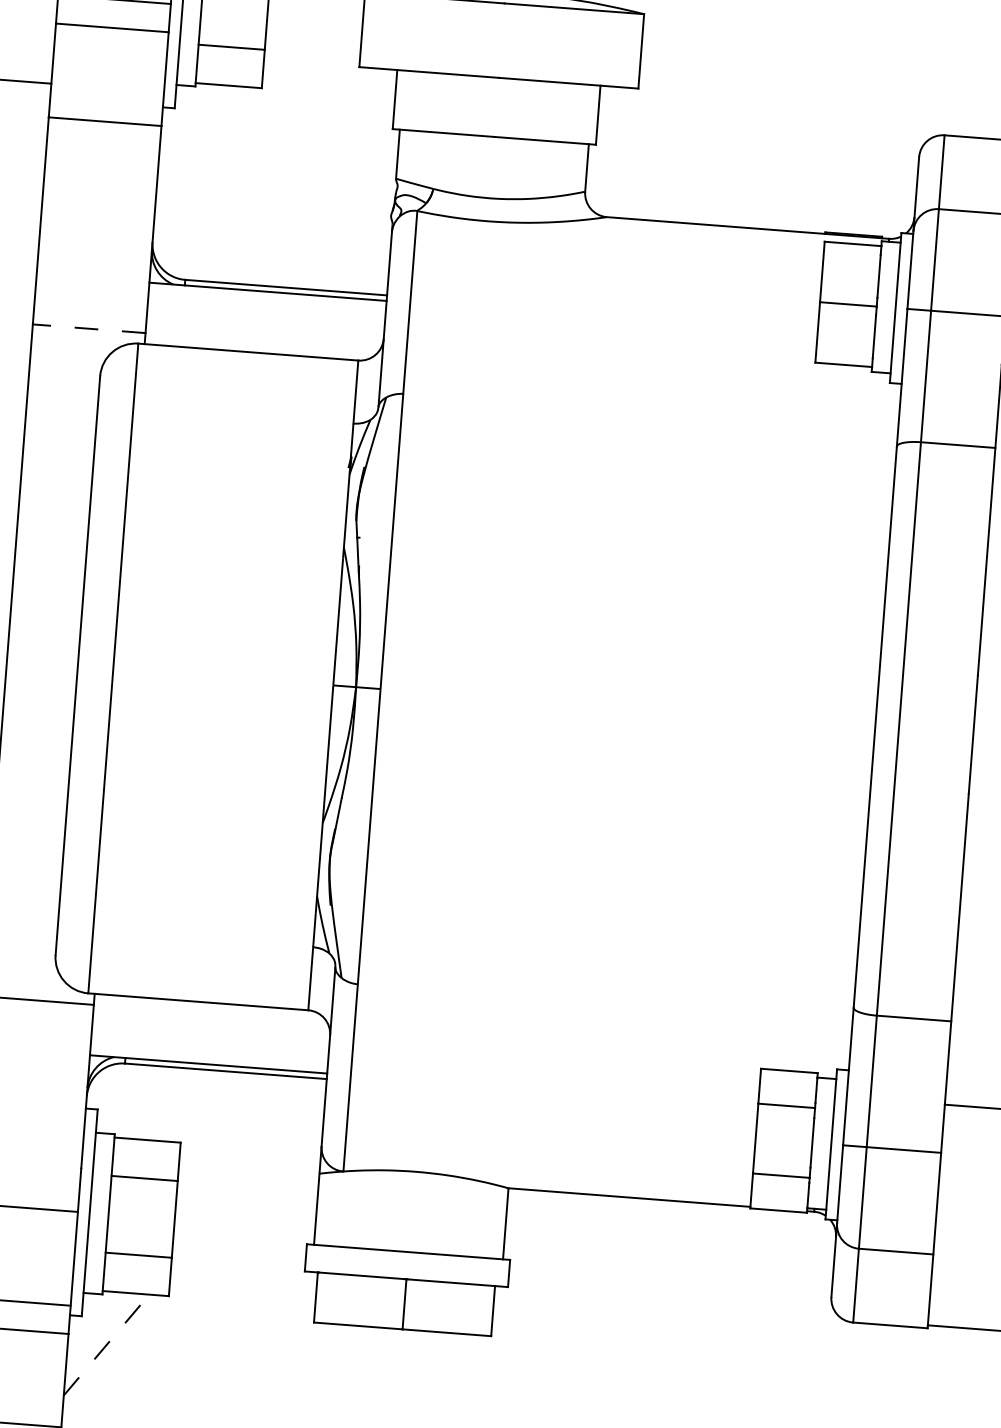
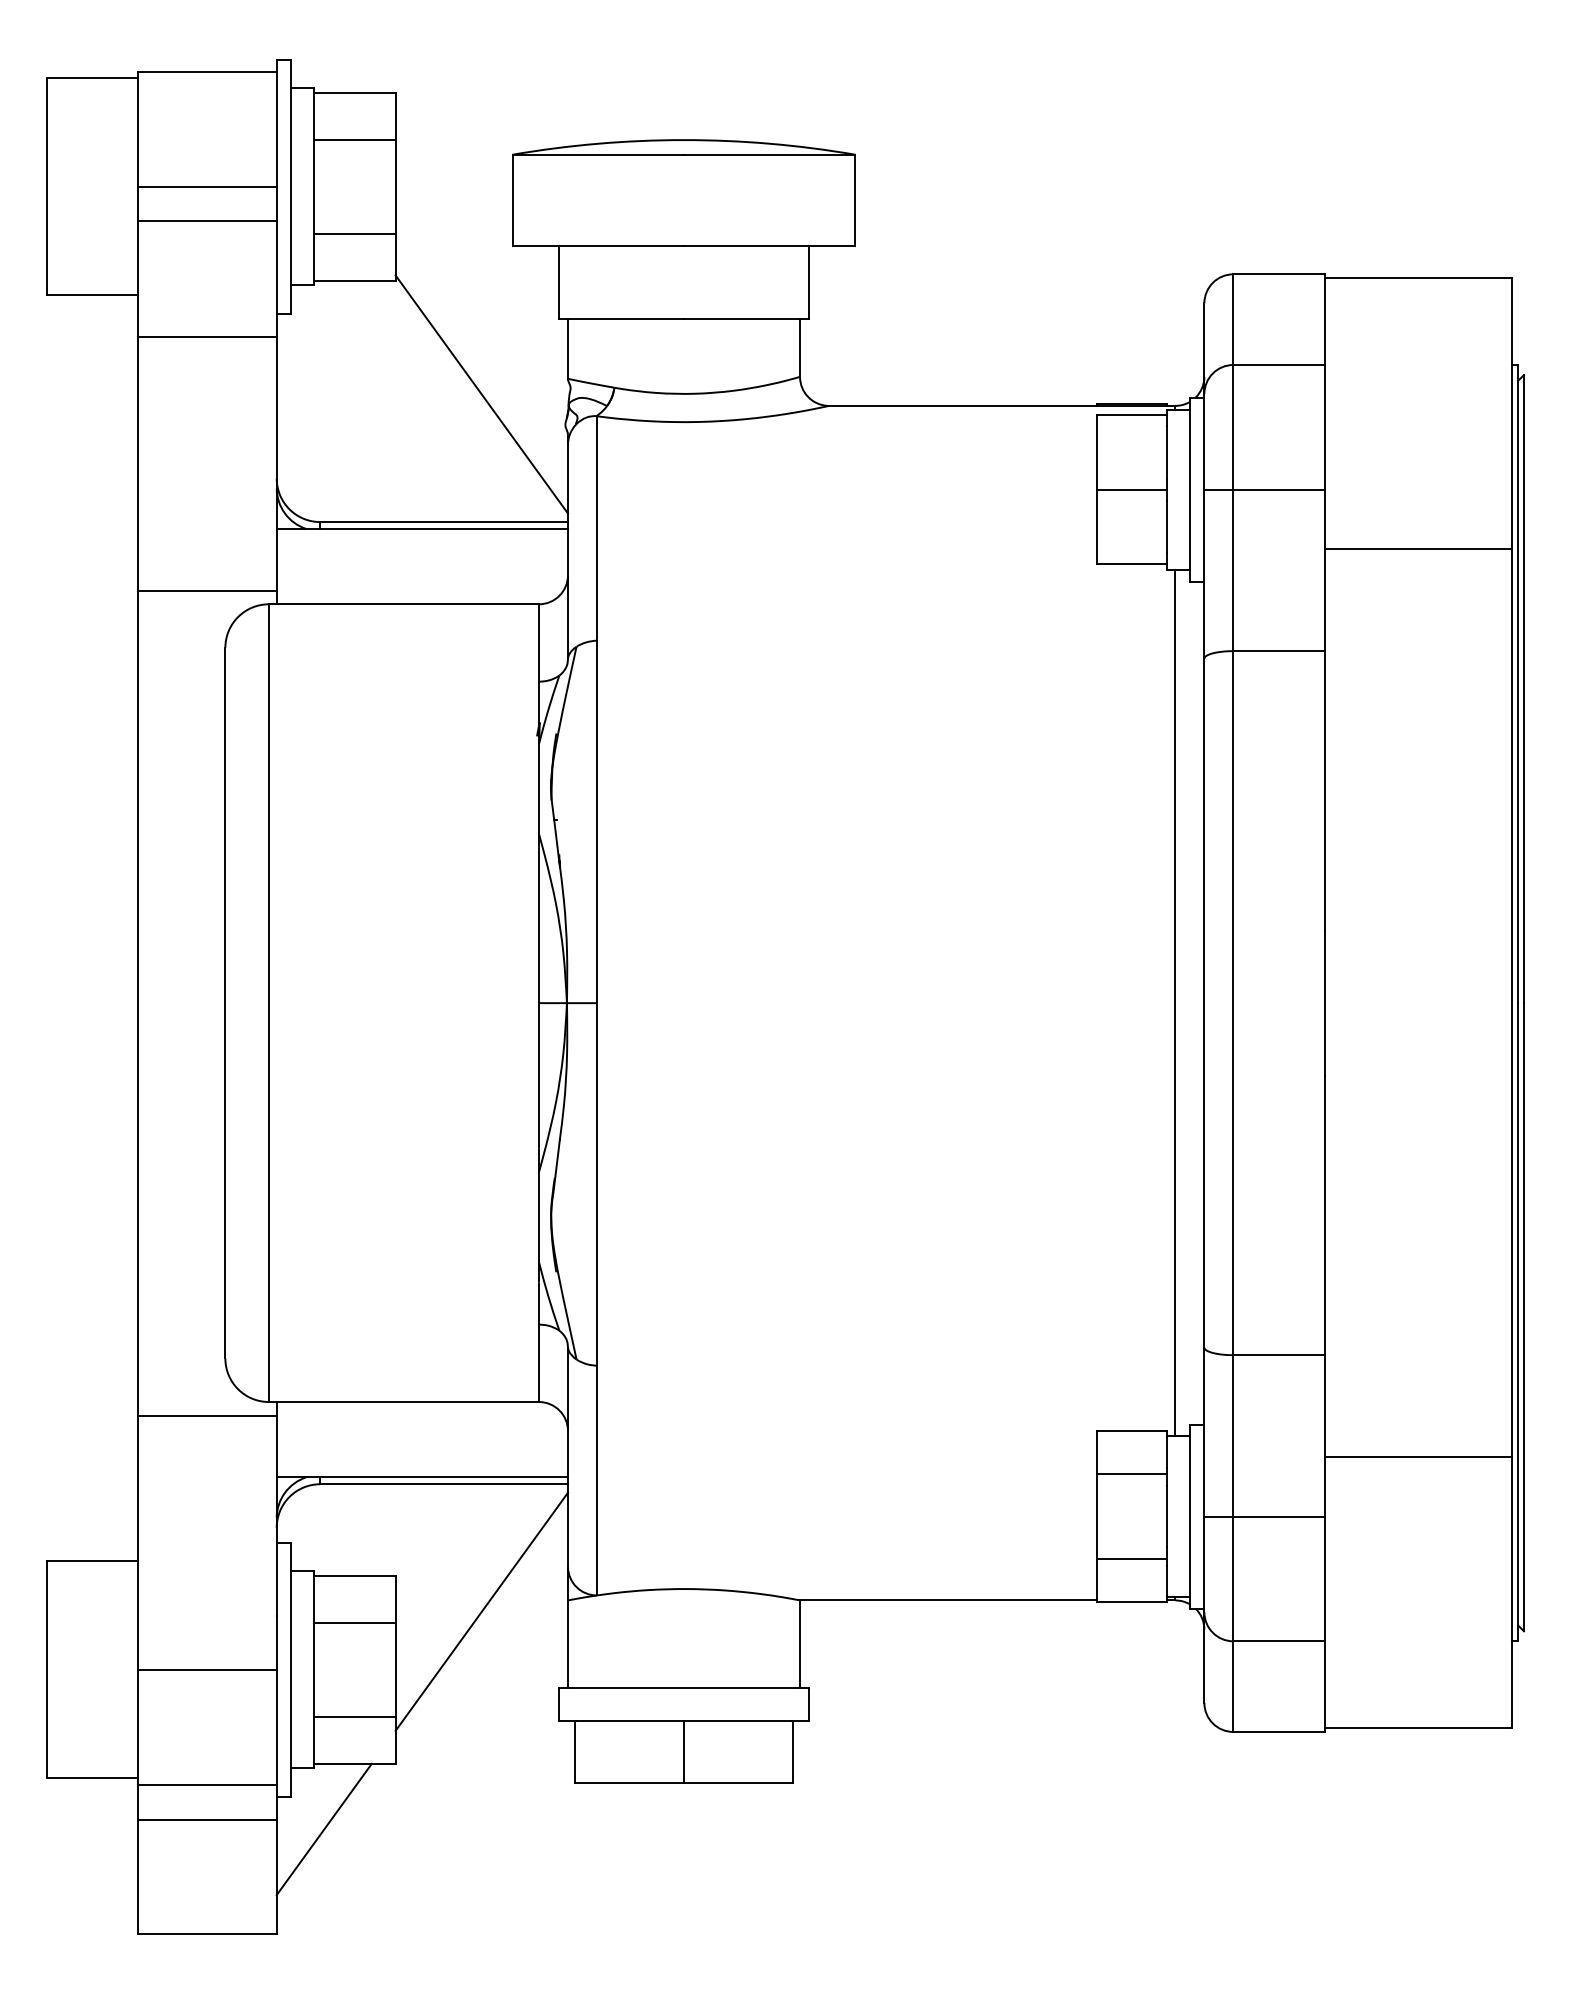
line: (324, 186) -> (481, 394), added
line: (89, 328) -> (207, 590), dashed -> solid
line: (851, 724) -> (1175, 1002), added
line: (248, 1177) -> (481, 1611), added
line: (106, 1345) -> (324, 1829), dashed -> solid

